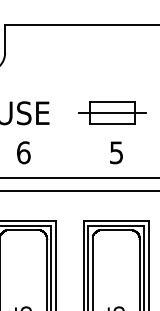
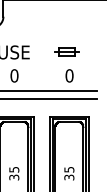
part: (111, 113) -> (66, 52), size x0.6
text: (23, 152) -> (14, 75), 6 -> 0
text: (116, 152) -> (69, 75), 5 -> 0

